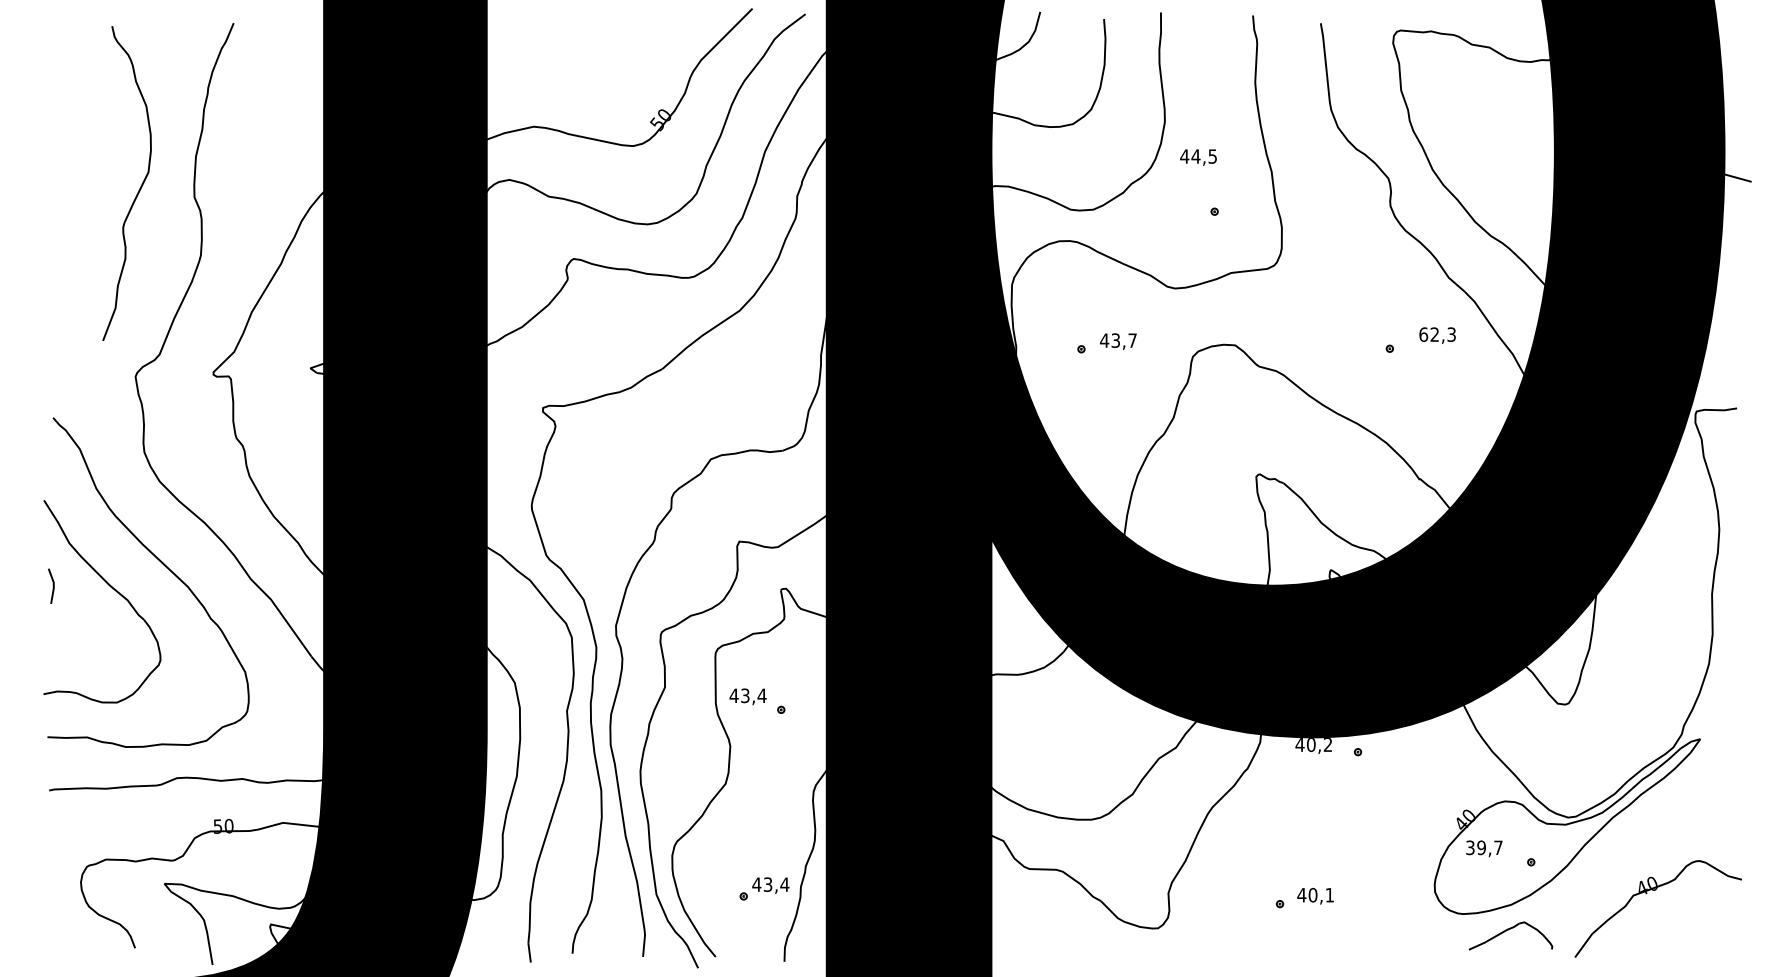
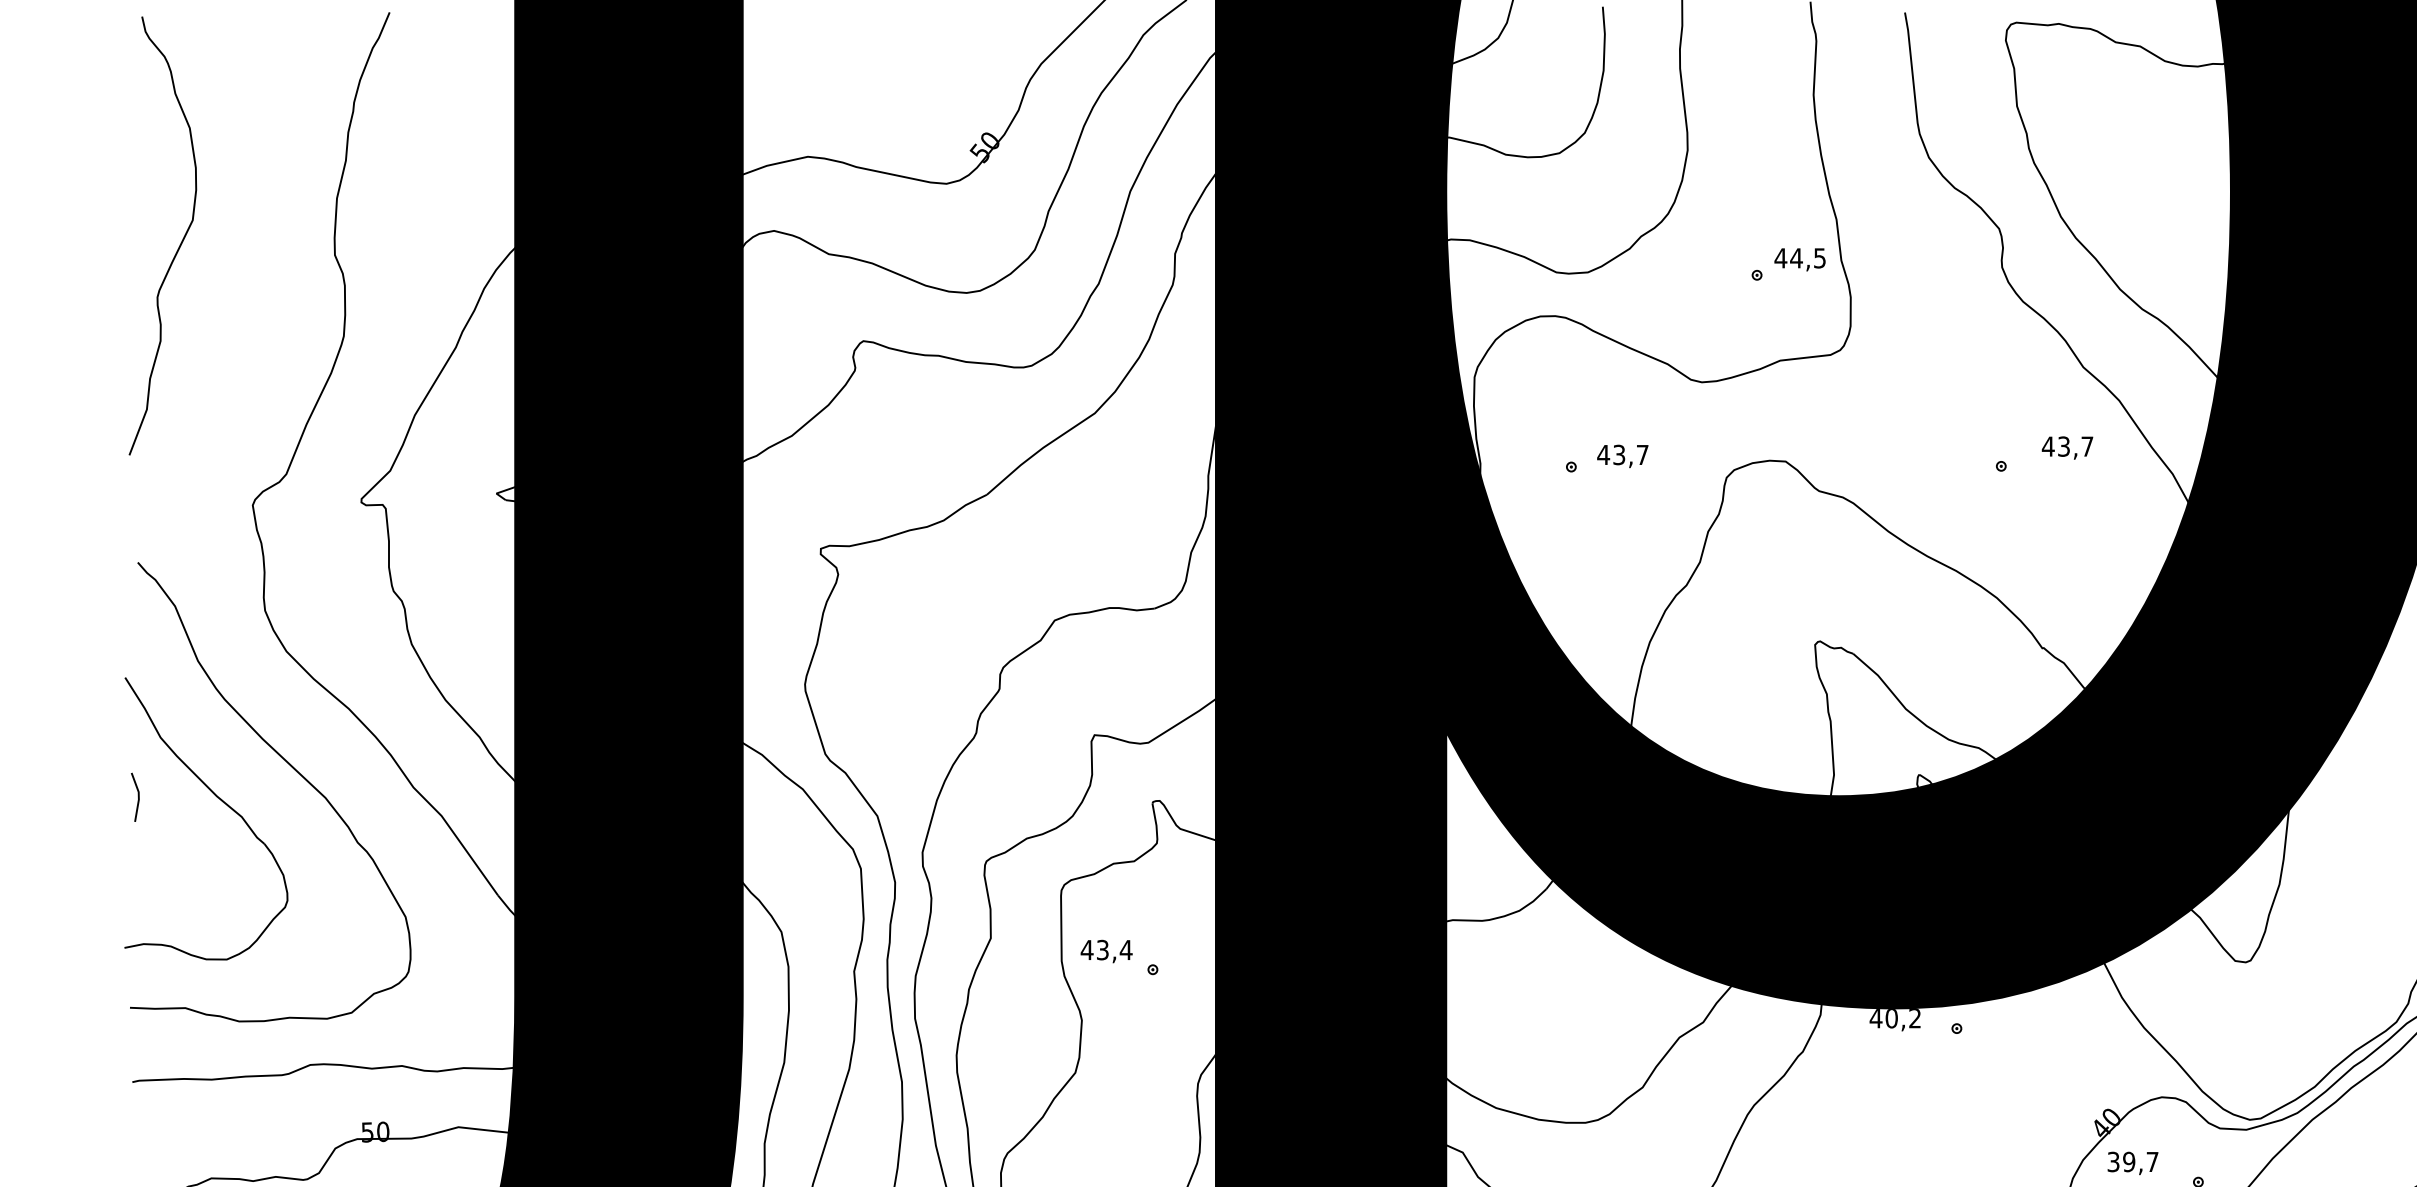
text: (1198, 157) -> (1800, 259), moved
curve: (138, 190) -> (178, 245), moved
text: (1437, 334) -> (2067, 446), 62,3 -> 43,7

